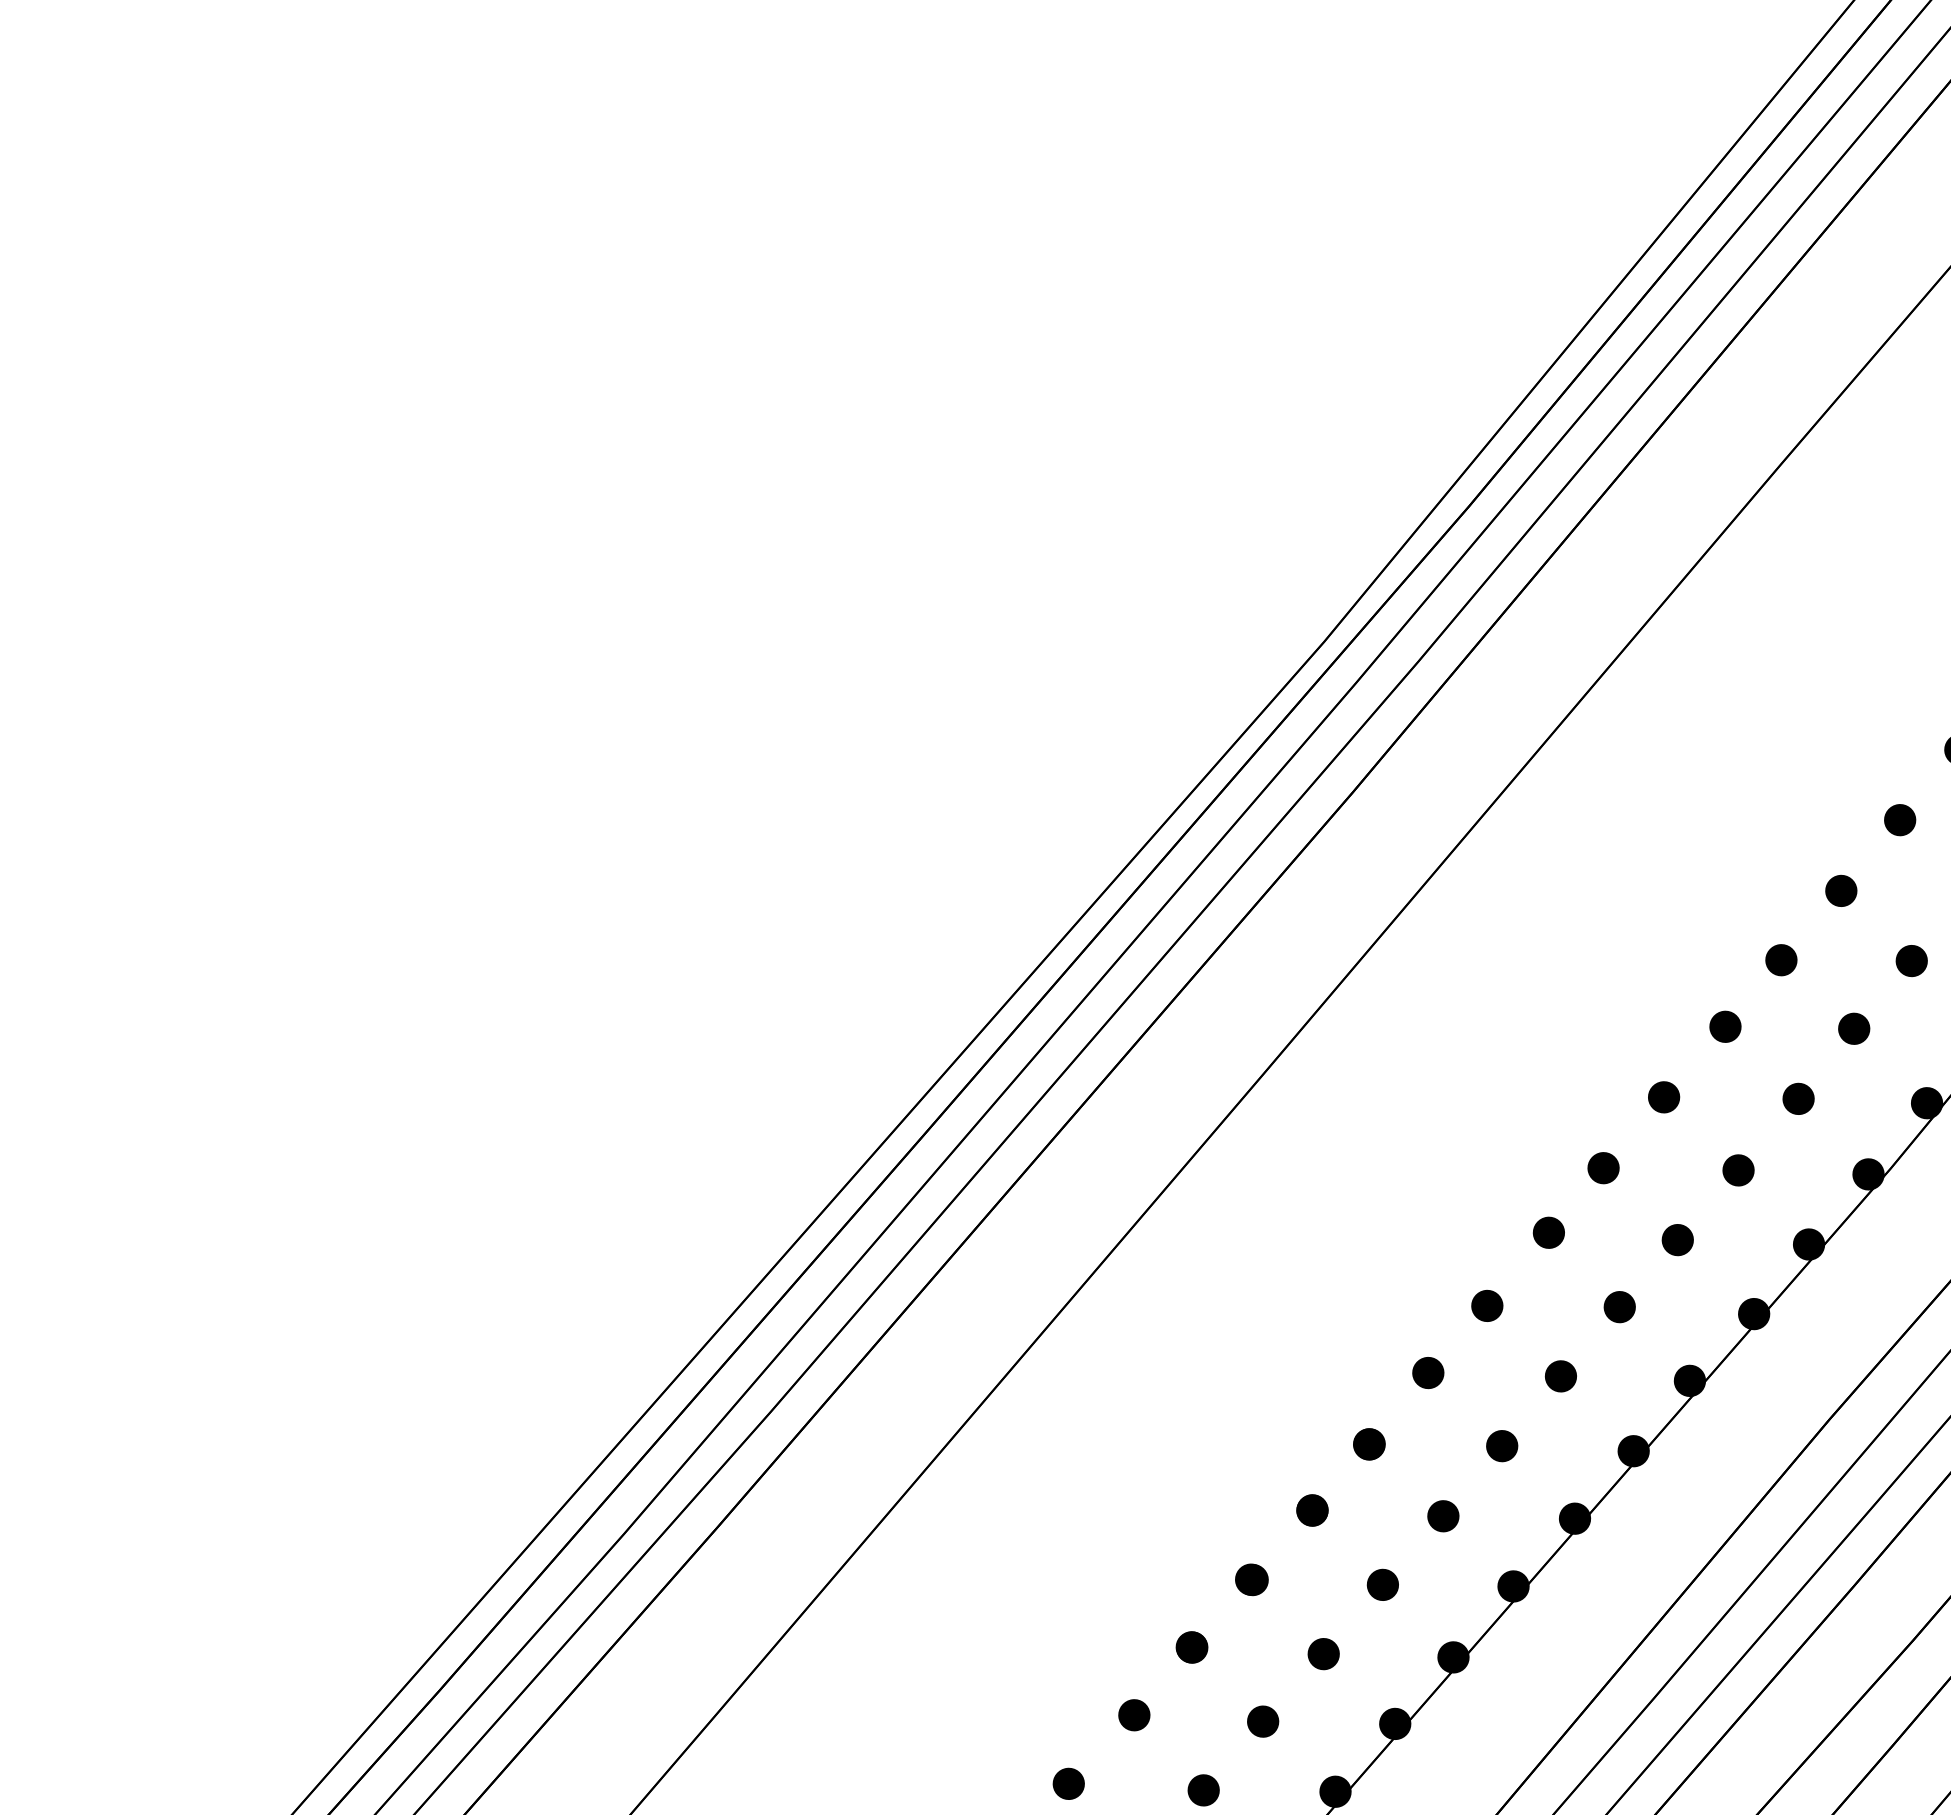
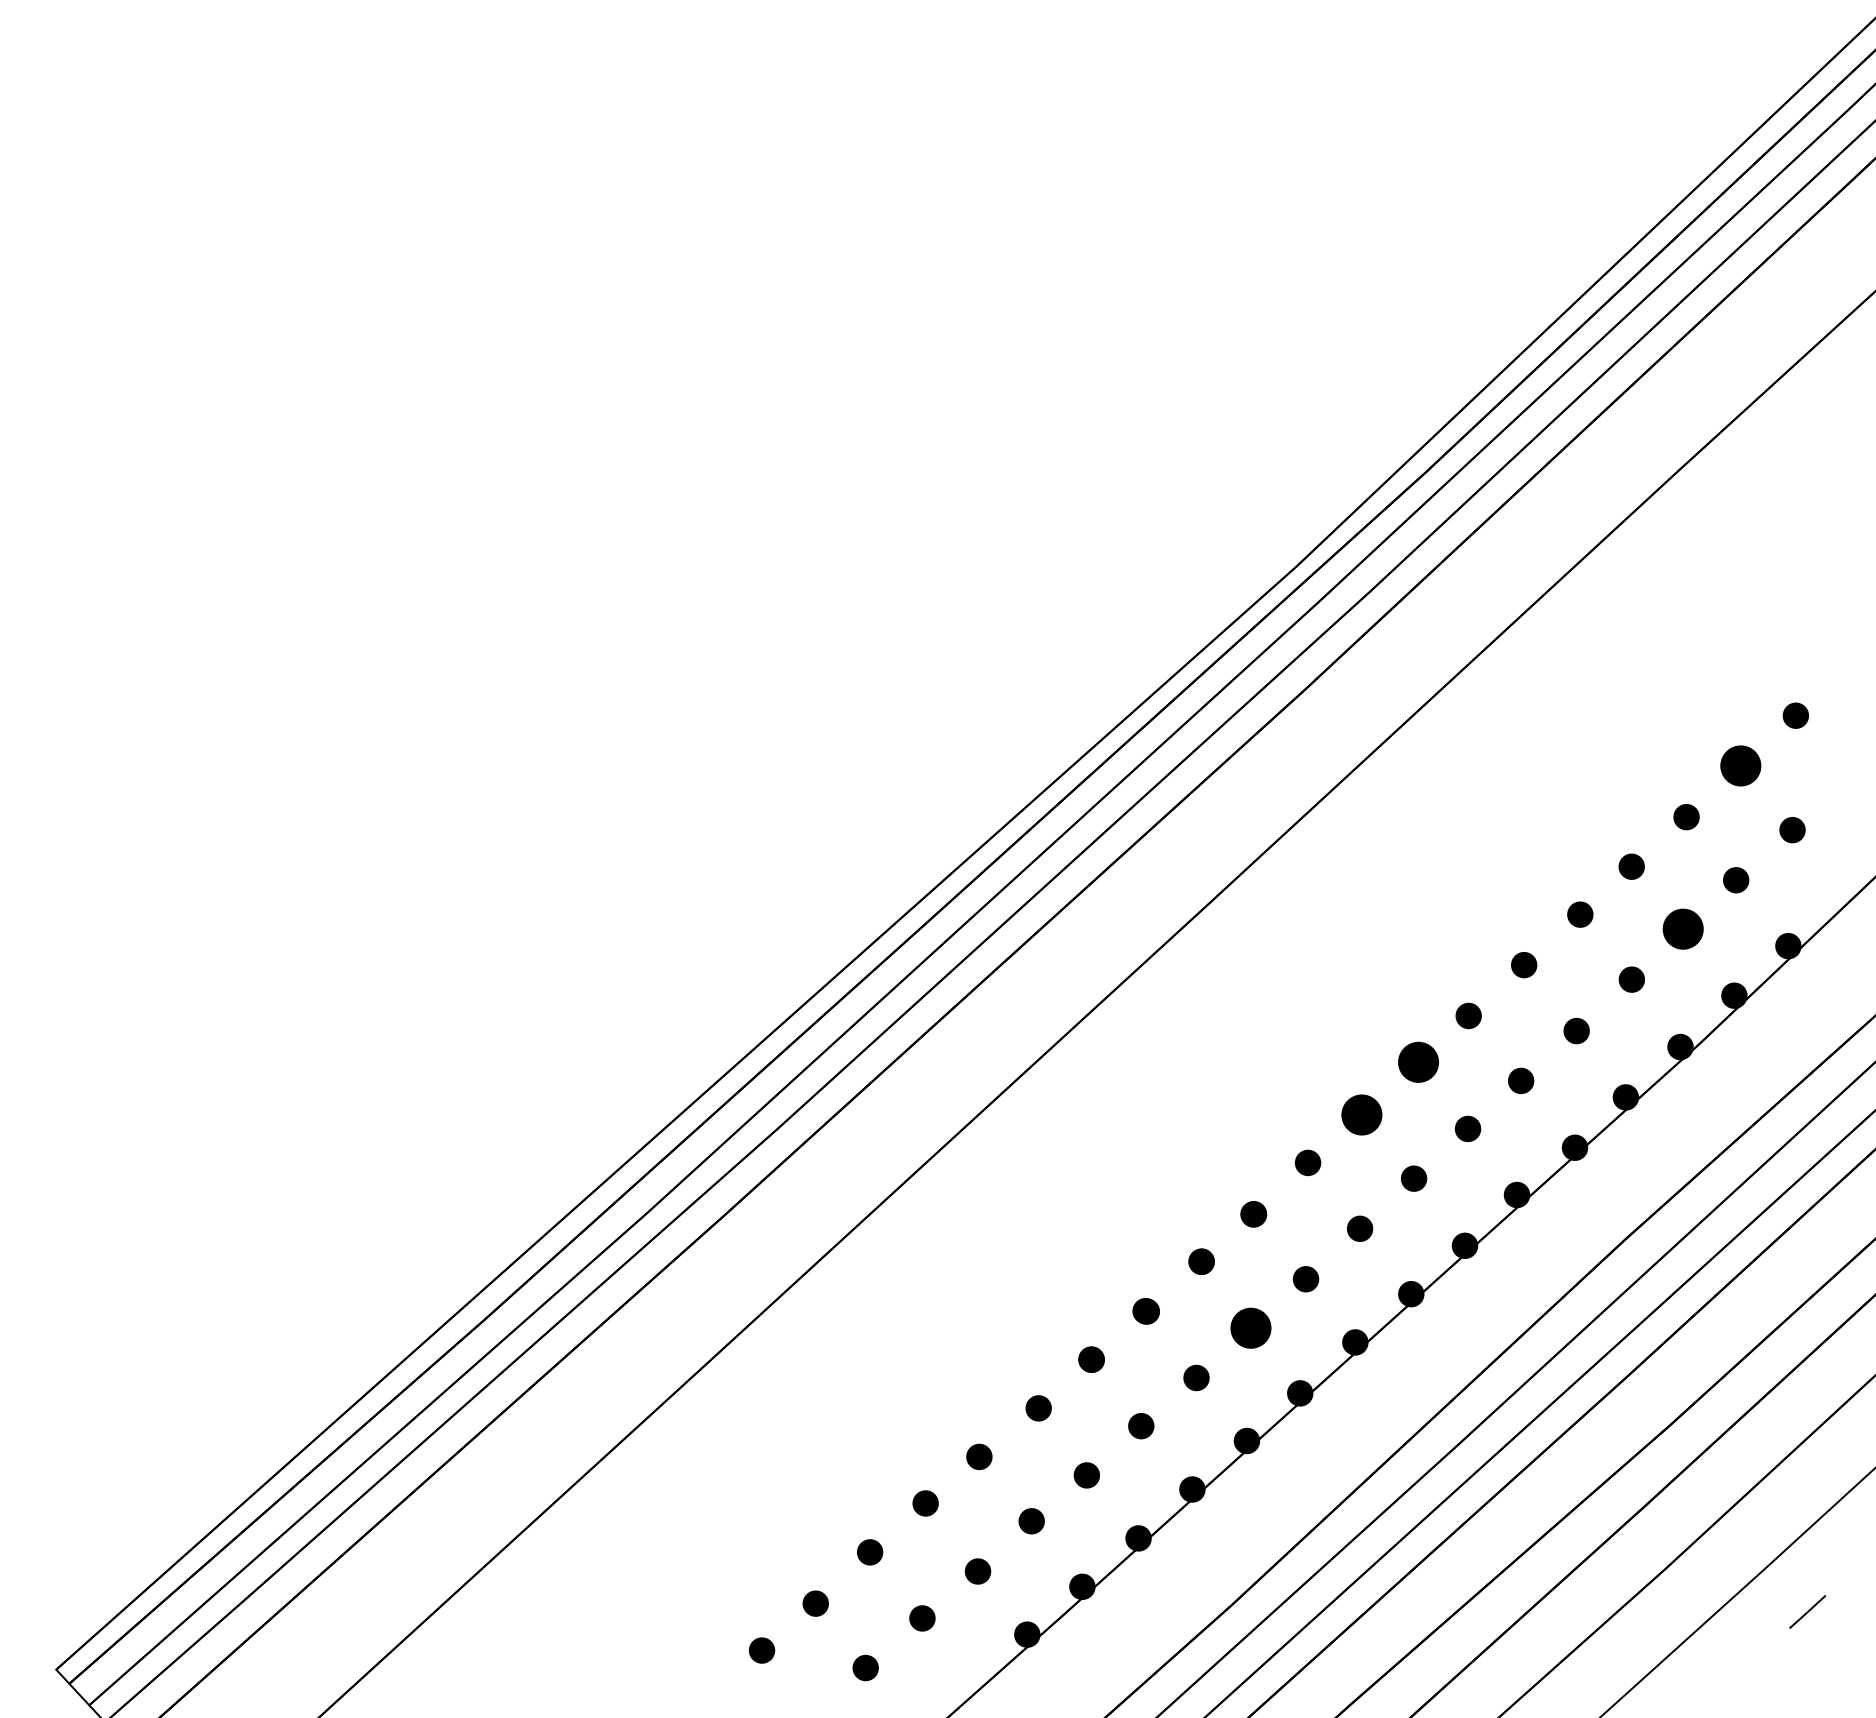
part: (1899, 820) -> (1740, 766), size x1.6
part: (1854, 1028) -> (1683, 928), size x1.6
part: (1548, 1232) -> (1418, 1062), size x1.6
part: (1486, 1305) -> (1361, 1114), size x1.6
part: (1382, 1585) -> (1250, 1328), size x1.6

